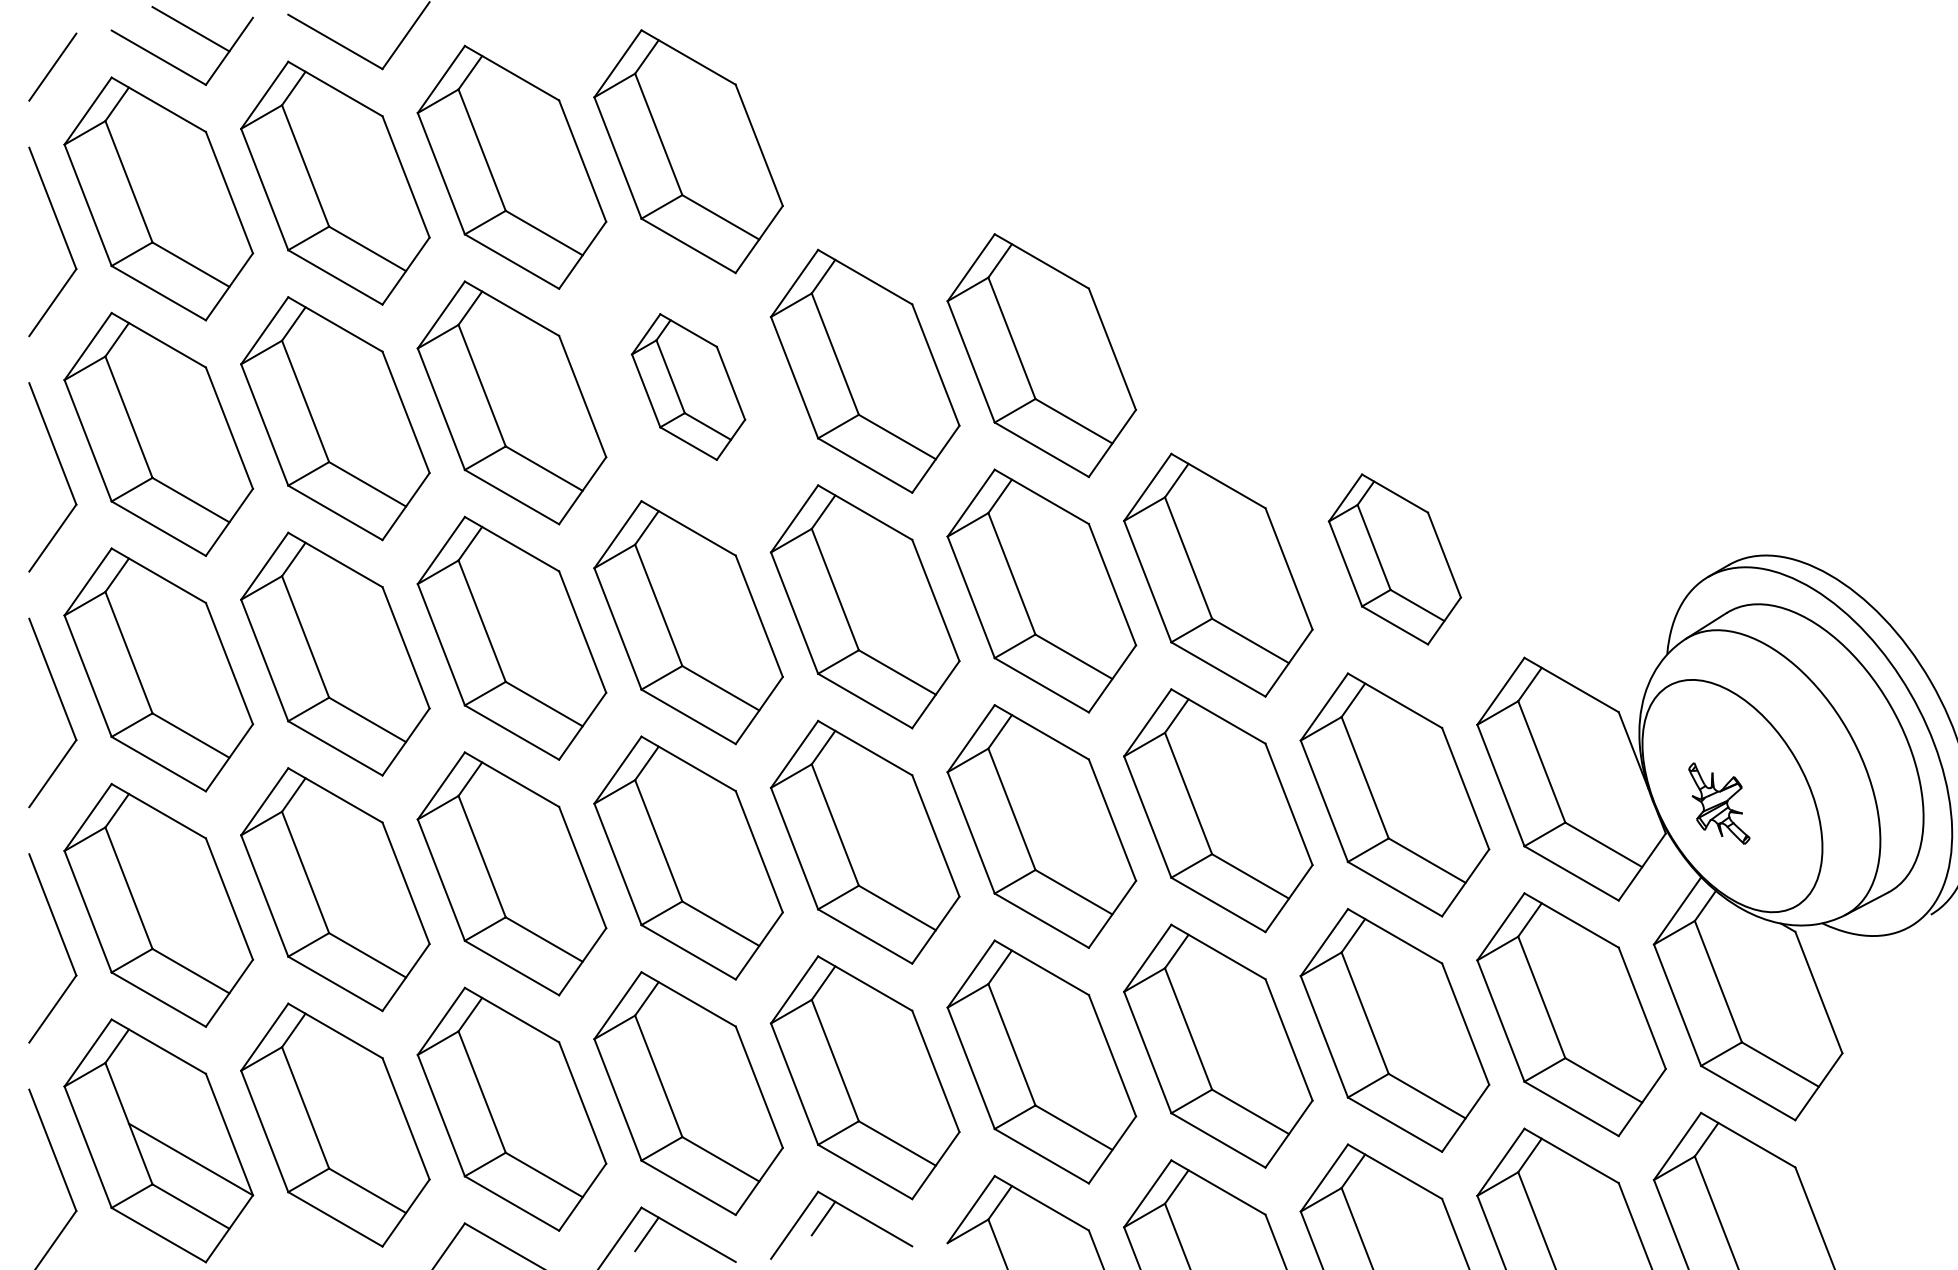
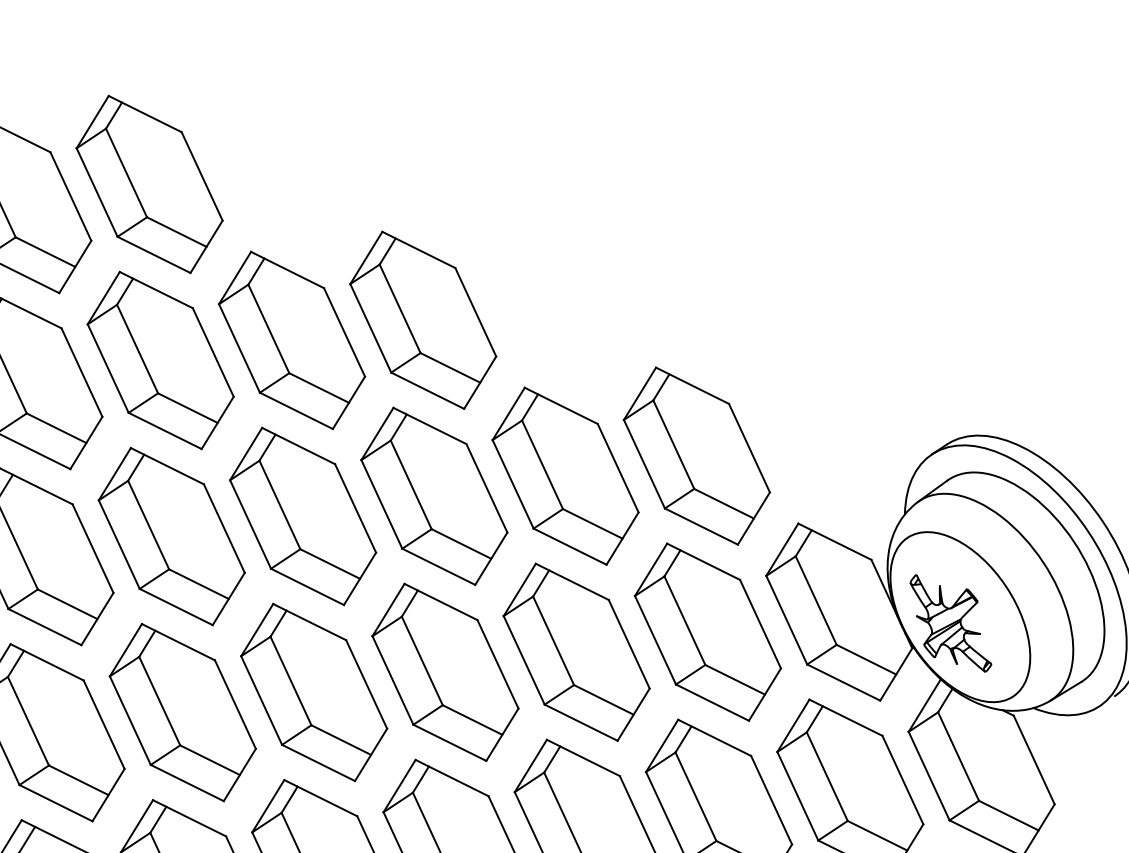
part: (688, 386) -> (160, 360), size x1.67
part: (1394, 559) -> (696, 456), size x1.43
part: (1719, 803) -> (951, 623), size x1.67

